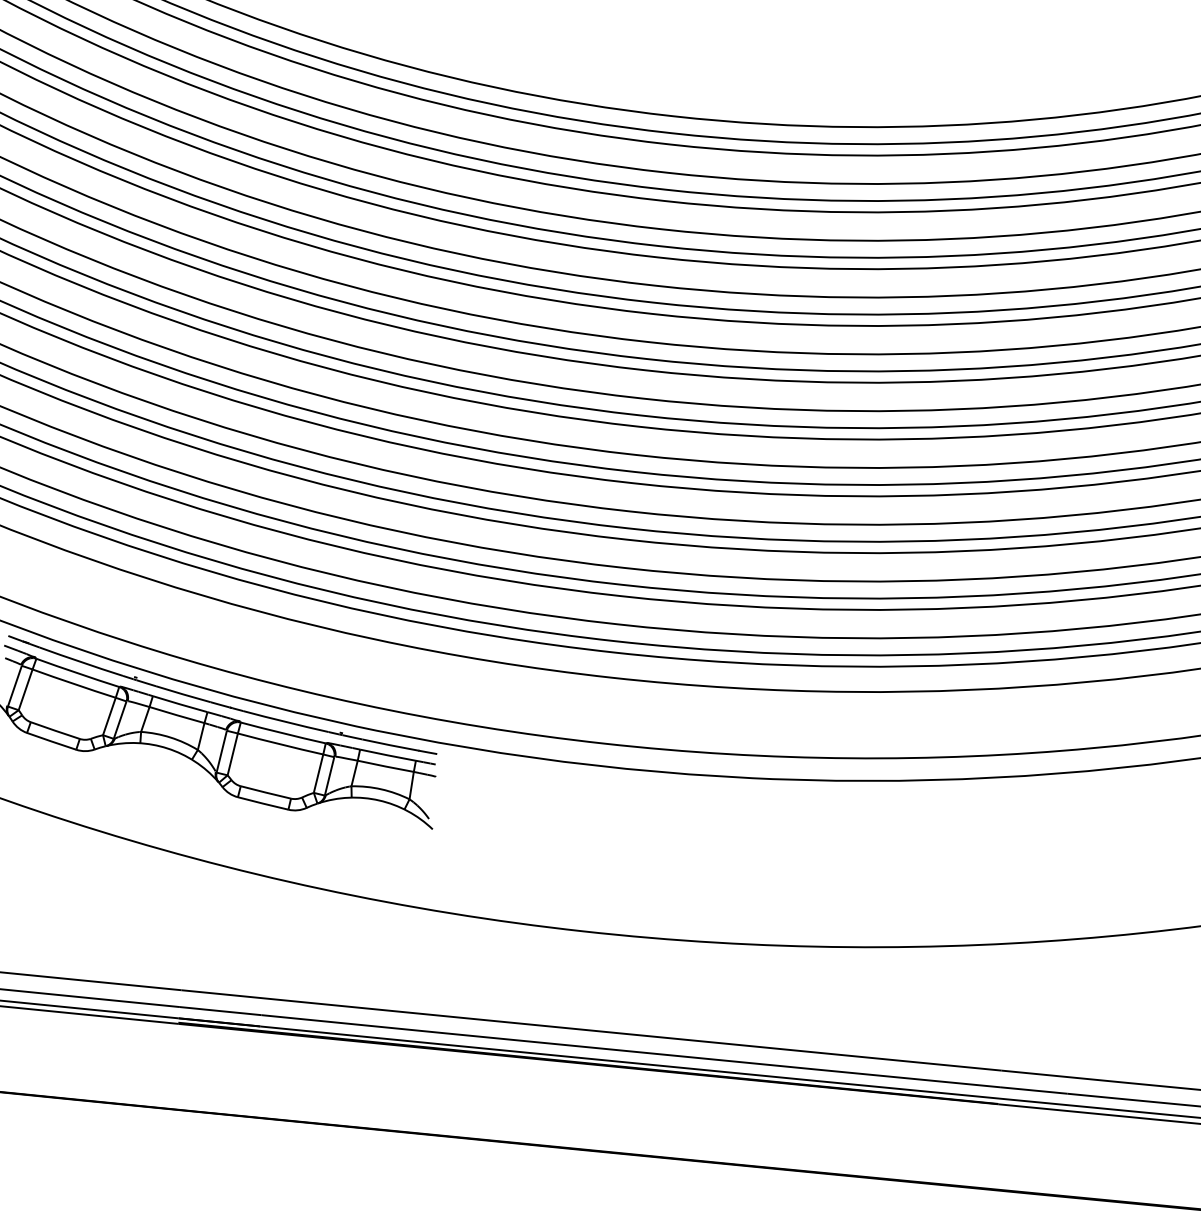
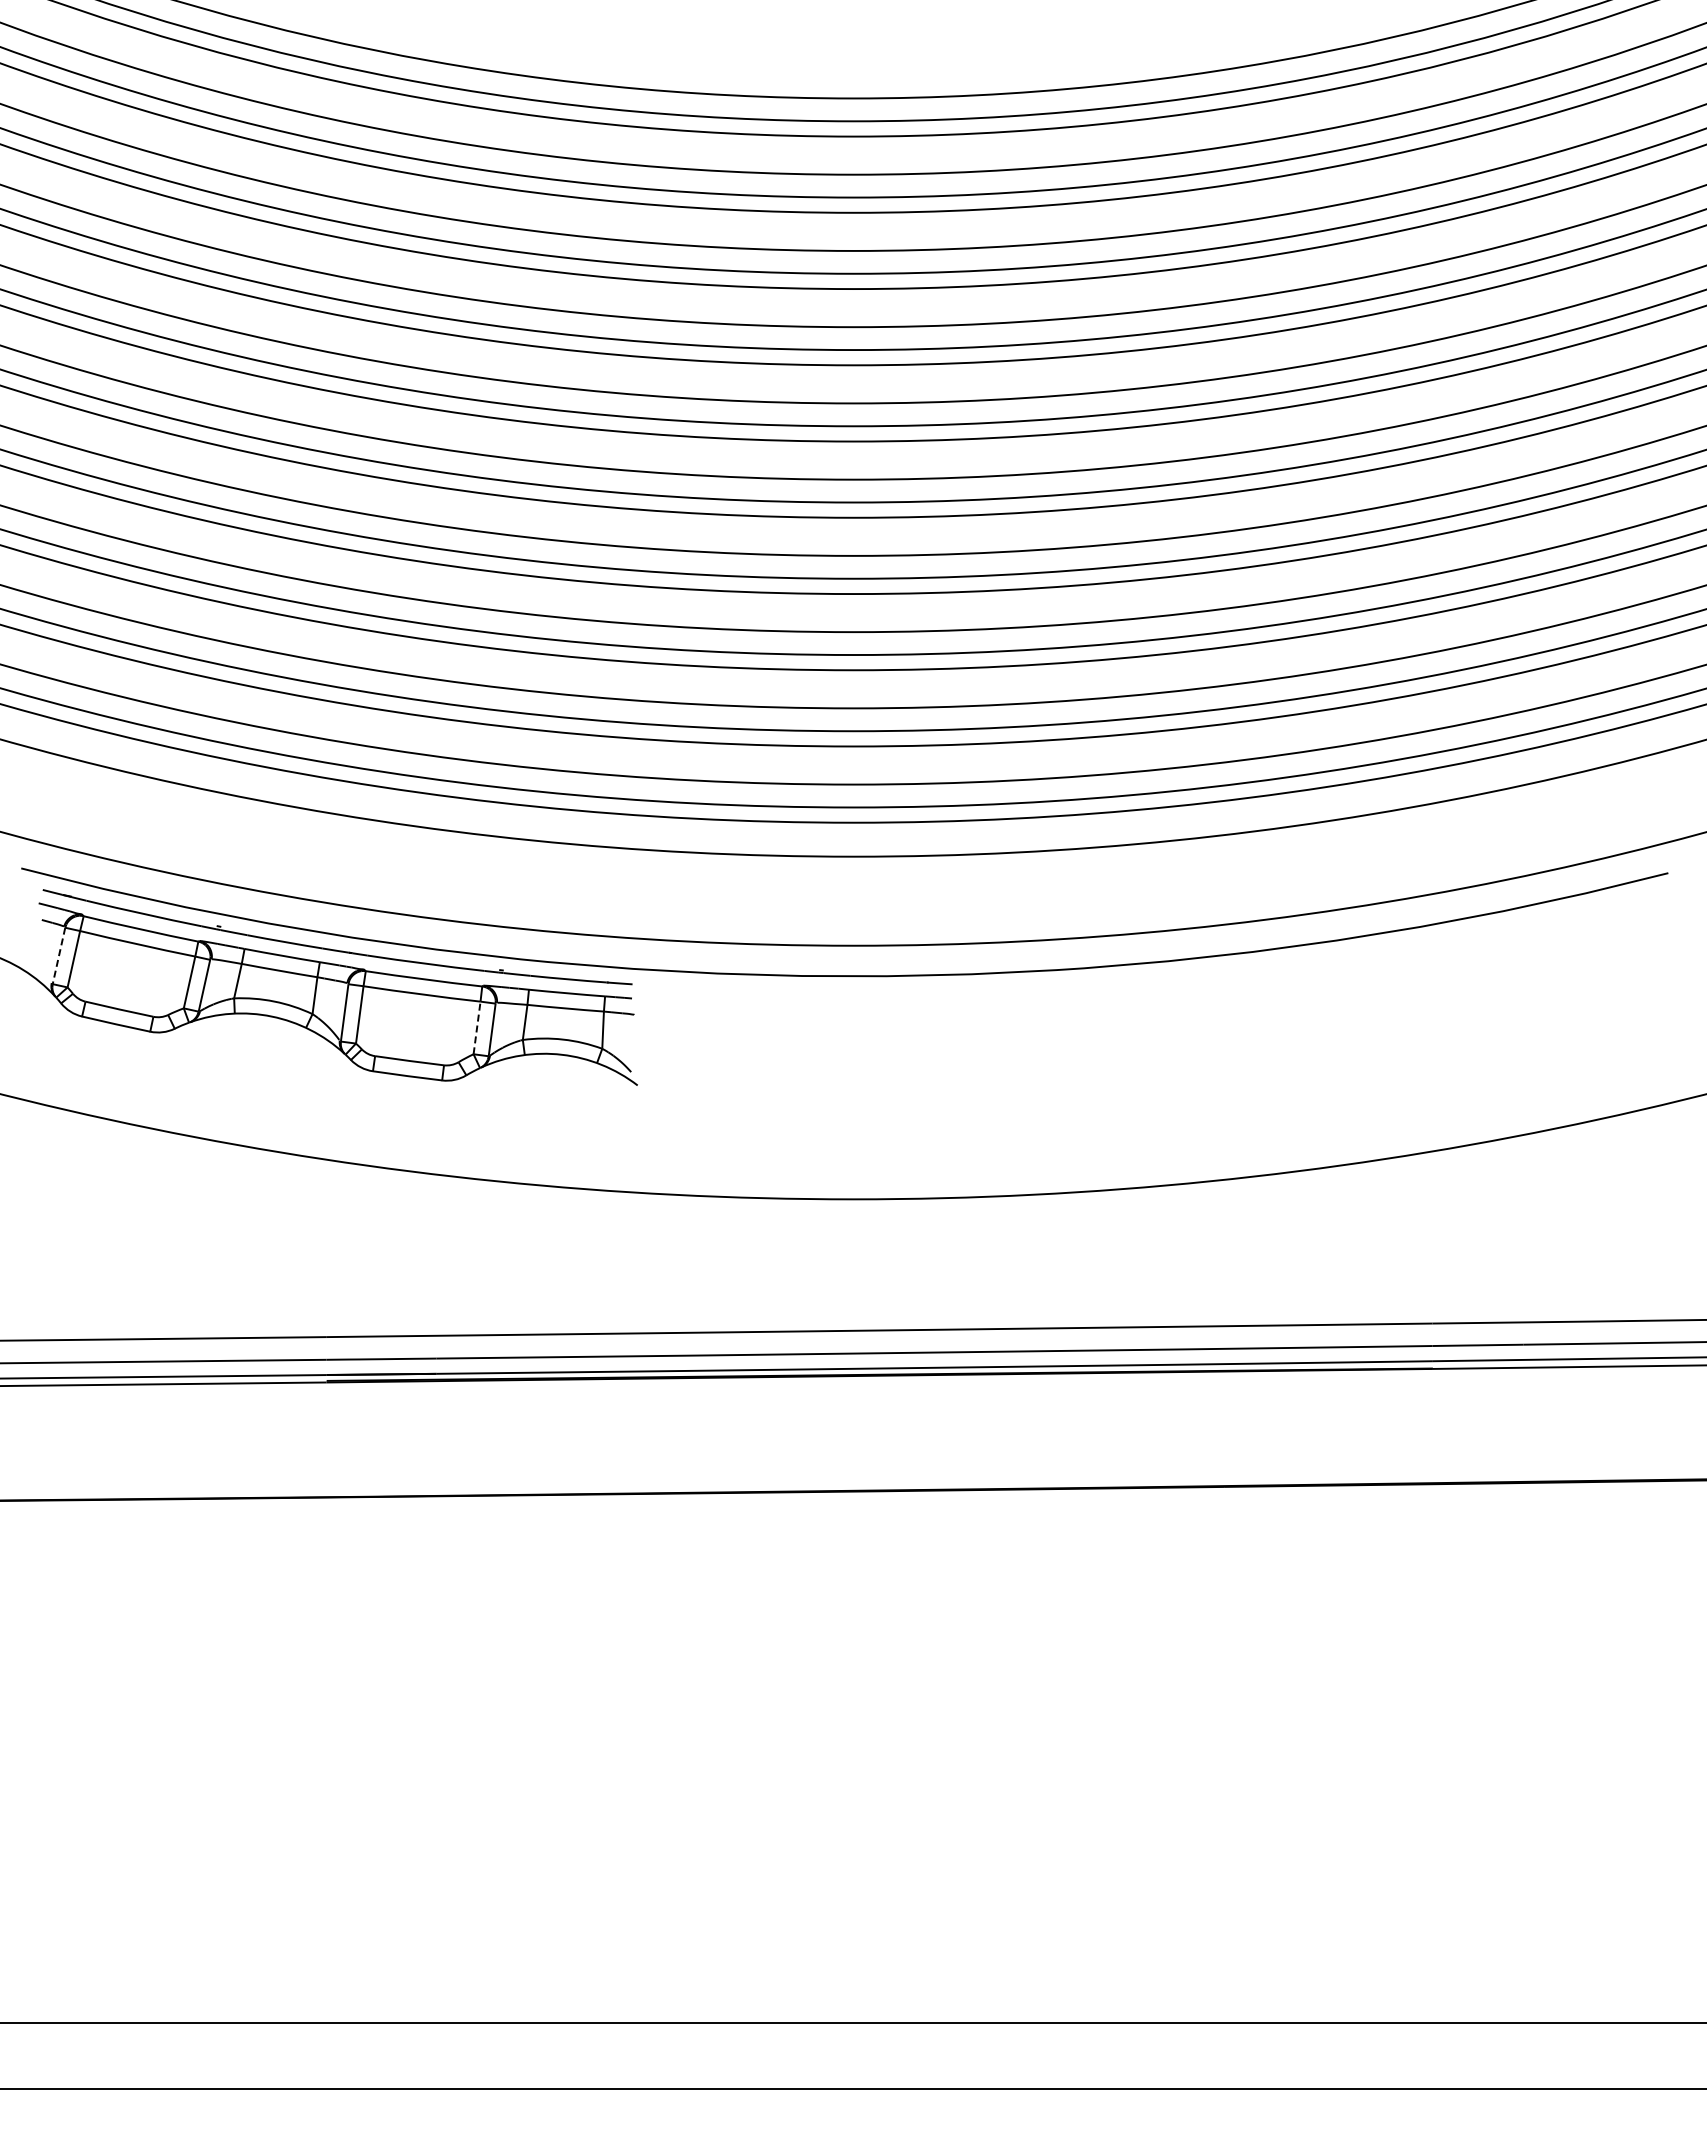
line: (15, 685) -> (59, 955), solid -> dashed
line: (318, 773) -> (477, 1027), solid -> dashed

